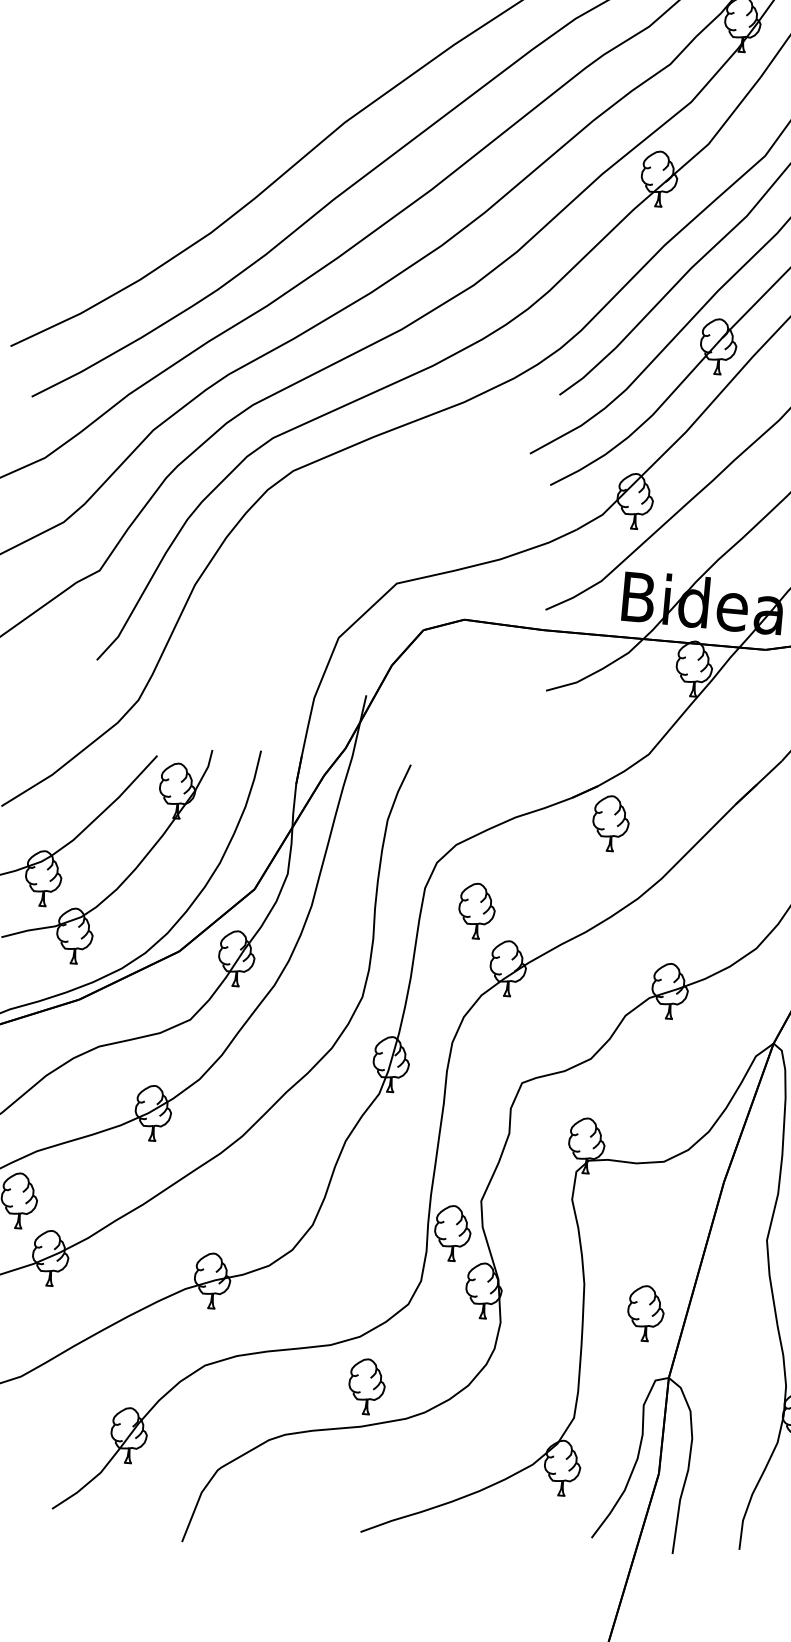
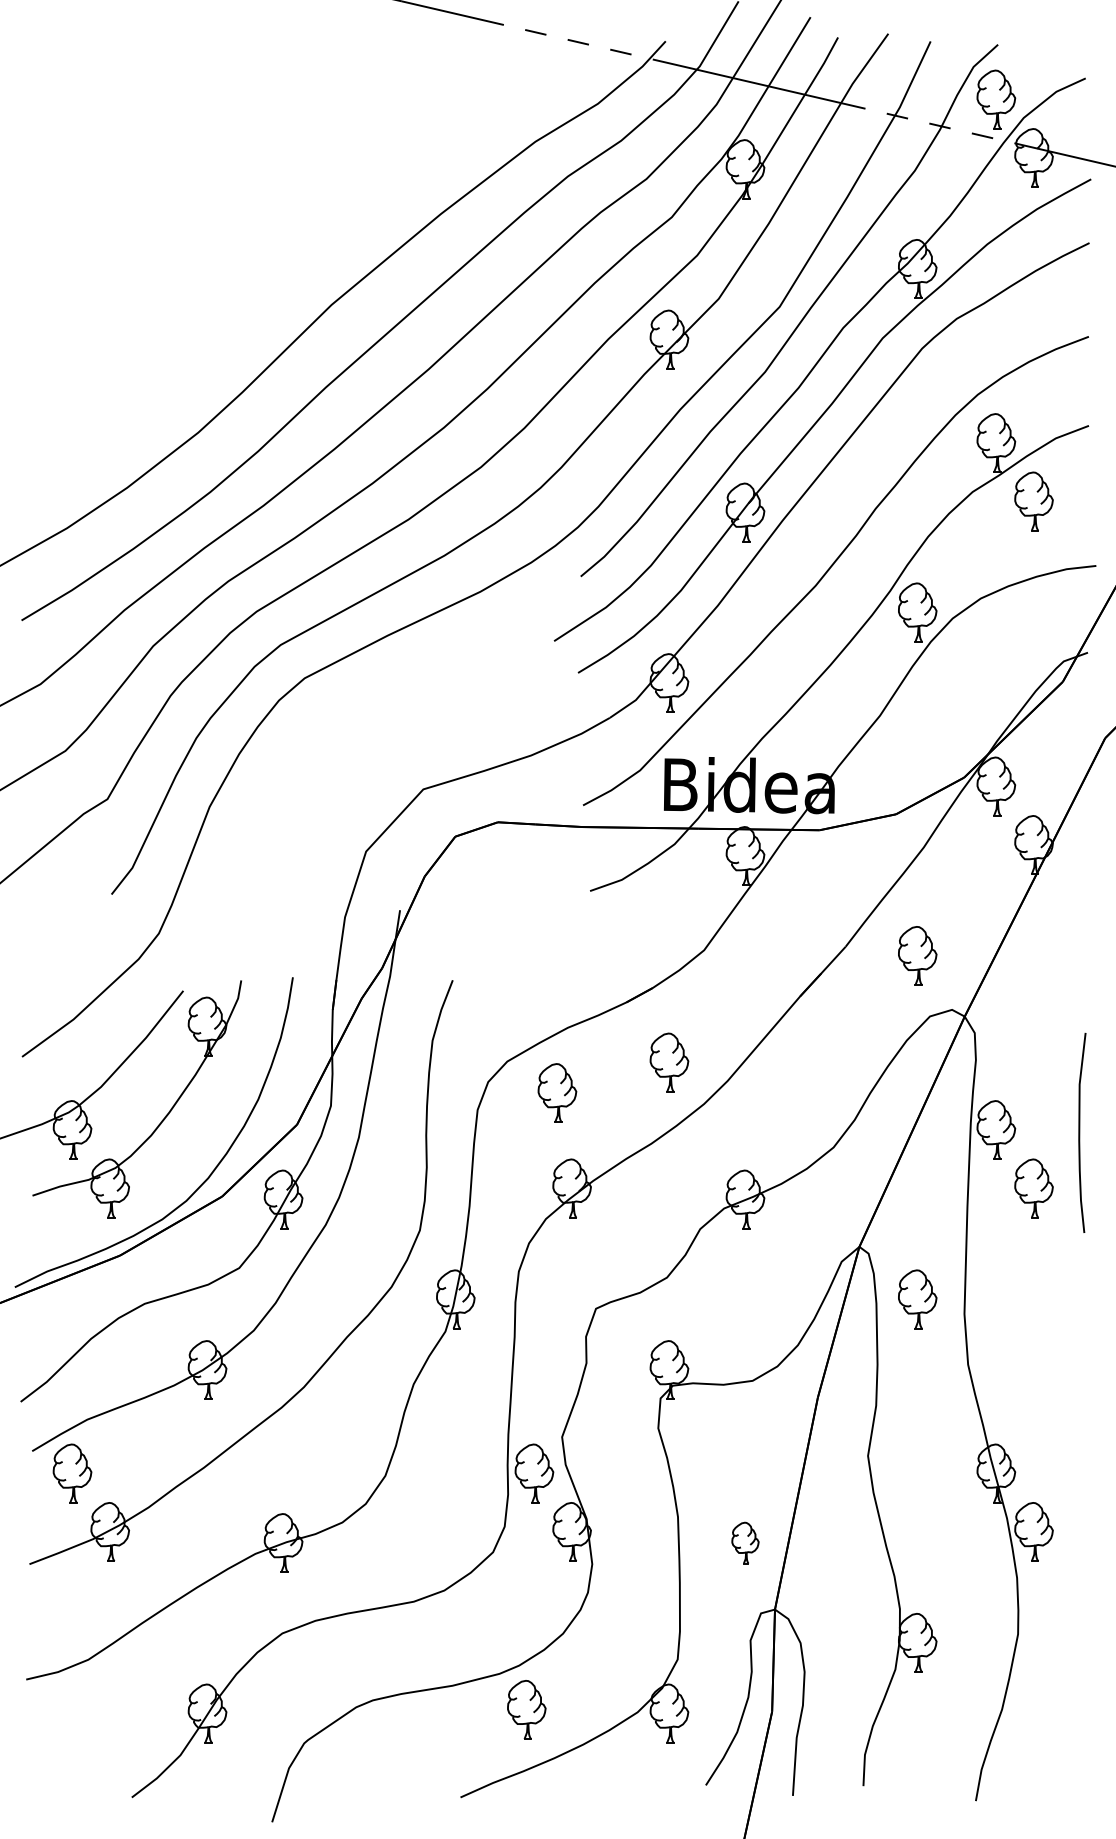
part: (610, 823) -> (669, 1062), moved
part: (477, 910) -> (557, 1092), moved
part: (645, 1312) -> (745, 1542), size x0.7
part: (366, 1386) -> (526, 1709), moved

